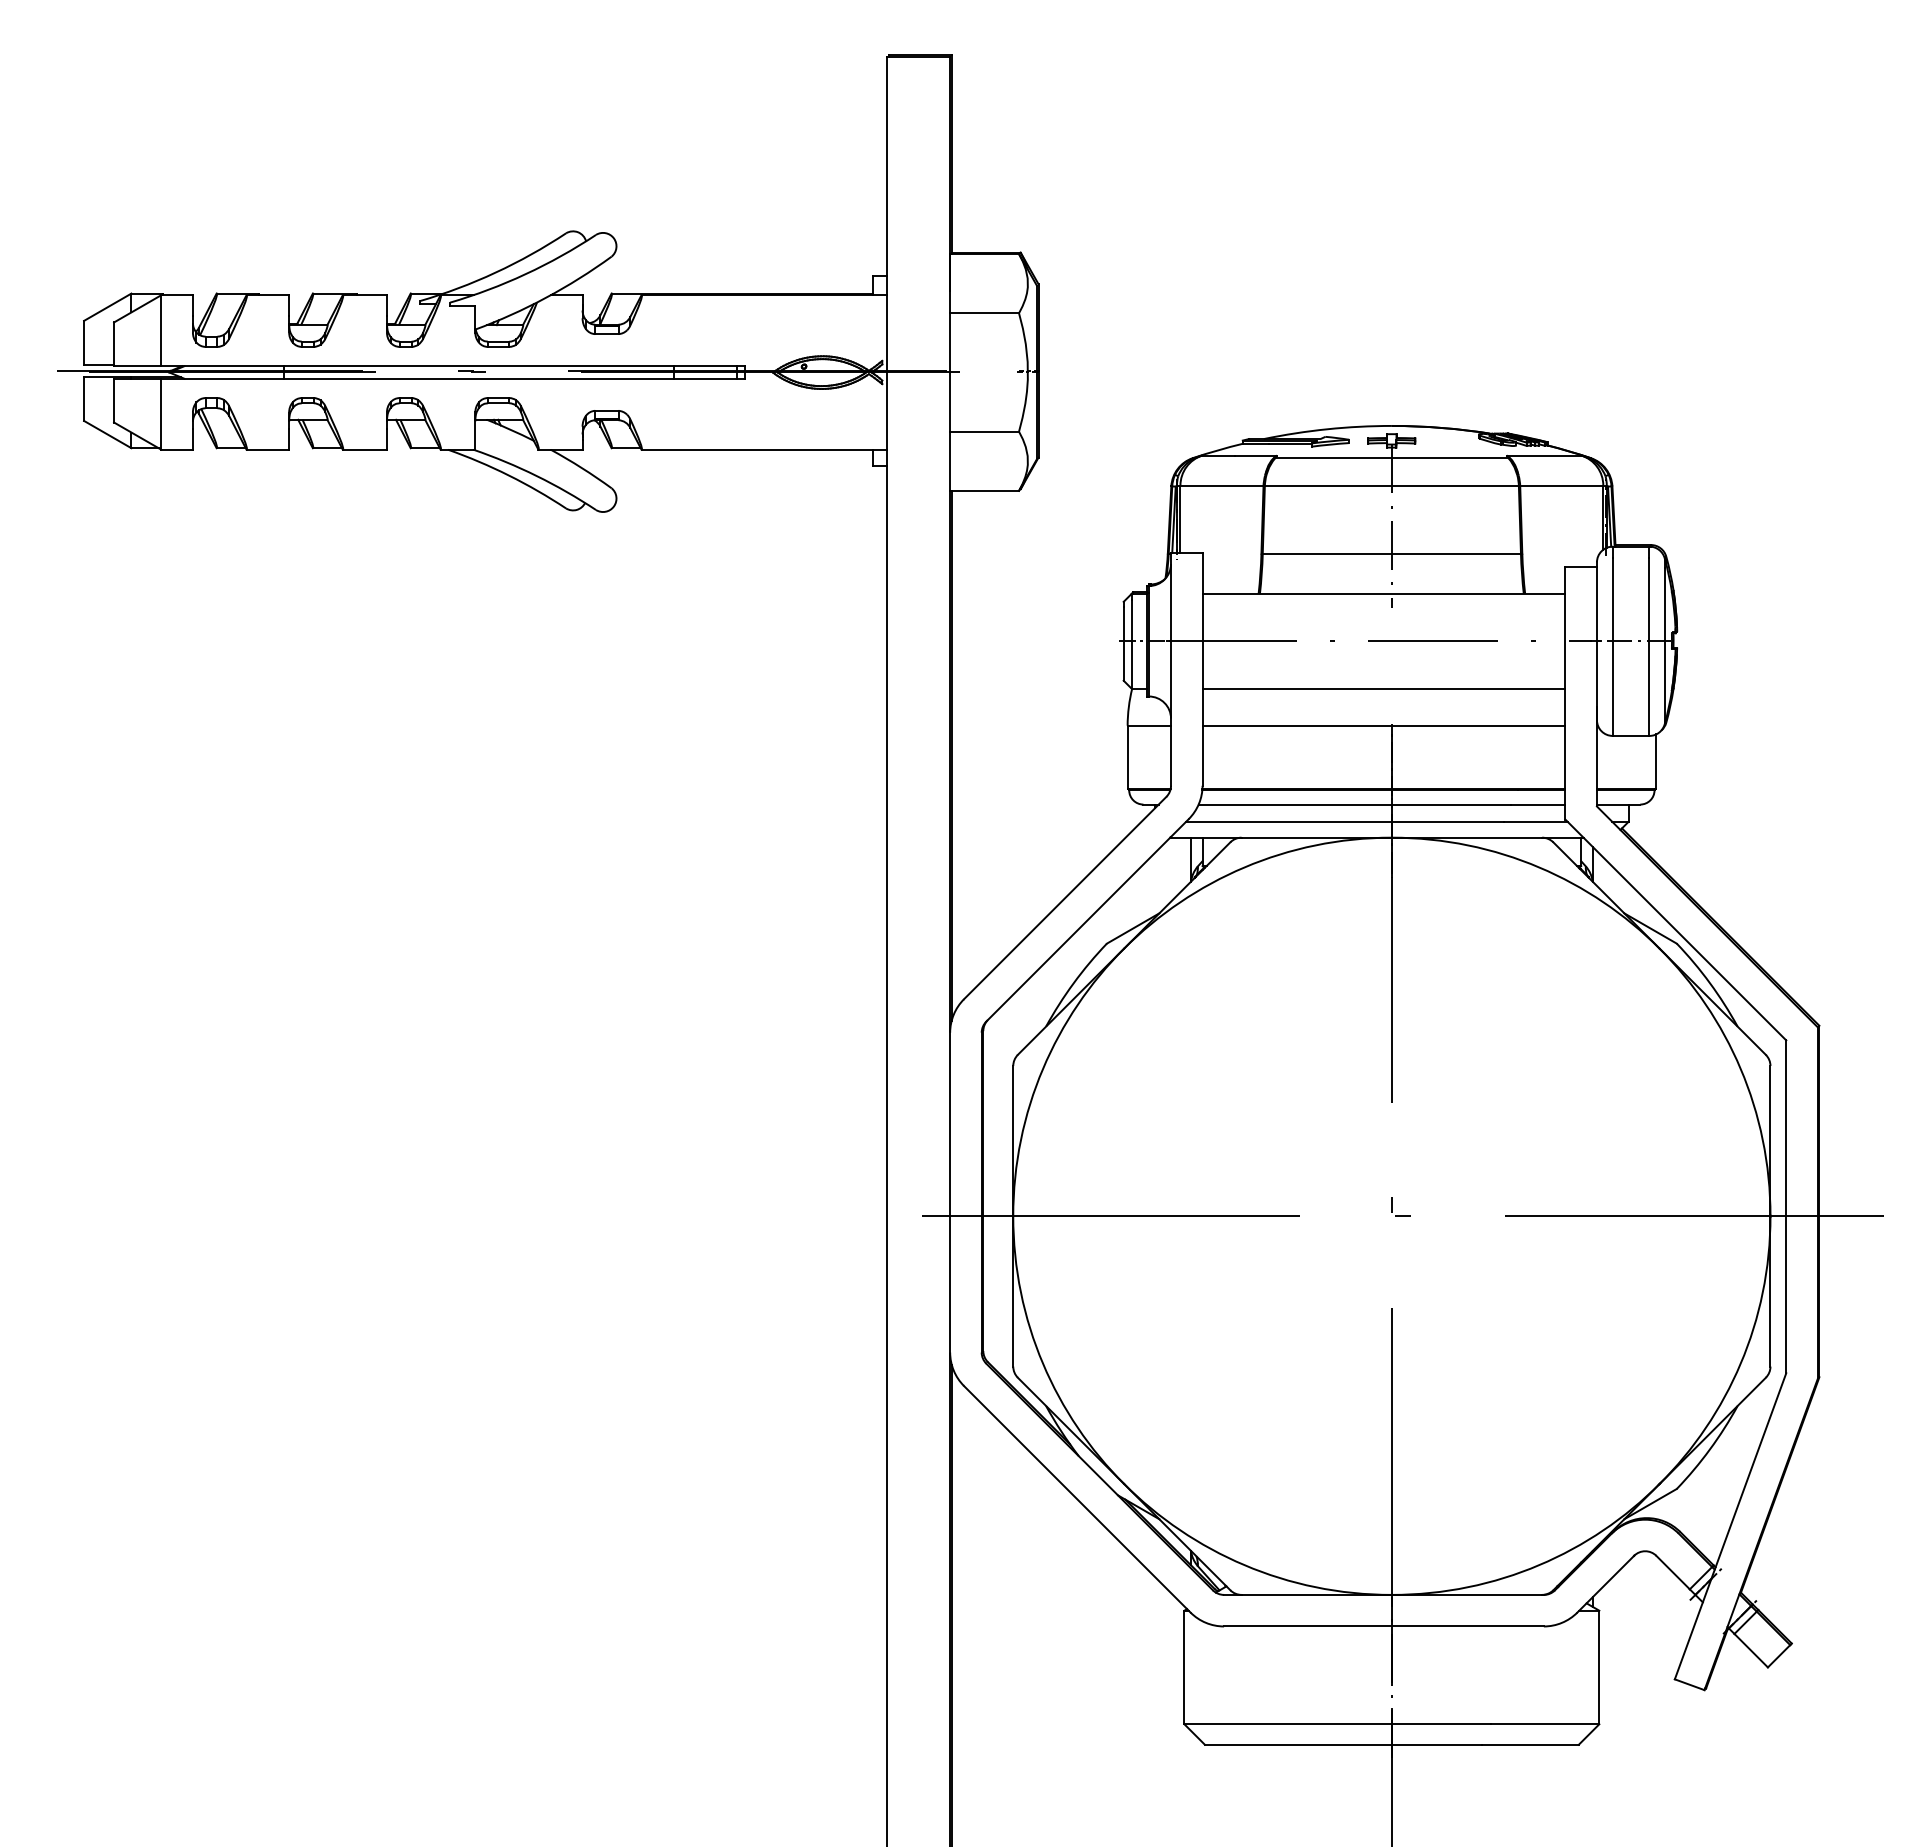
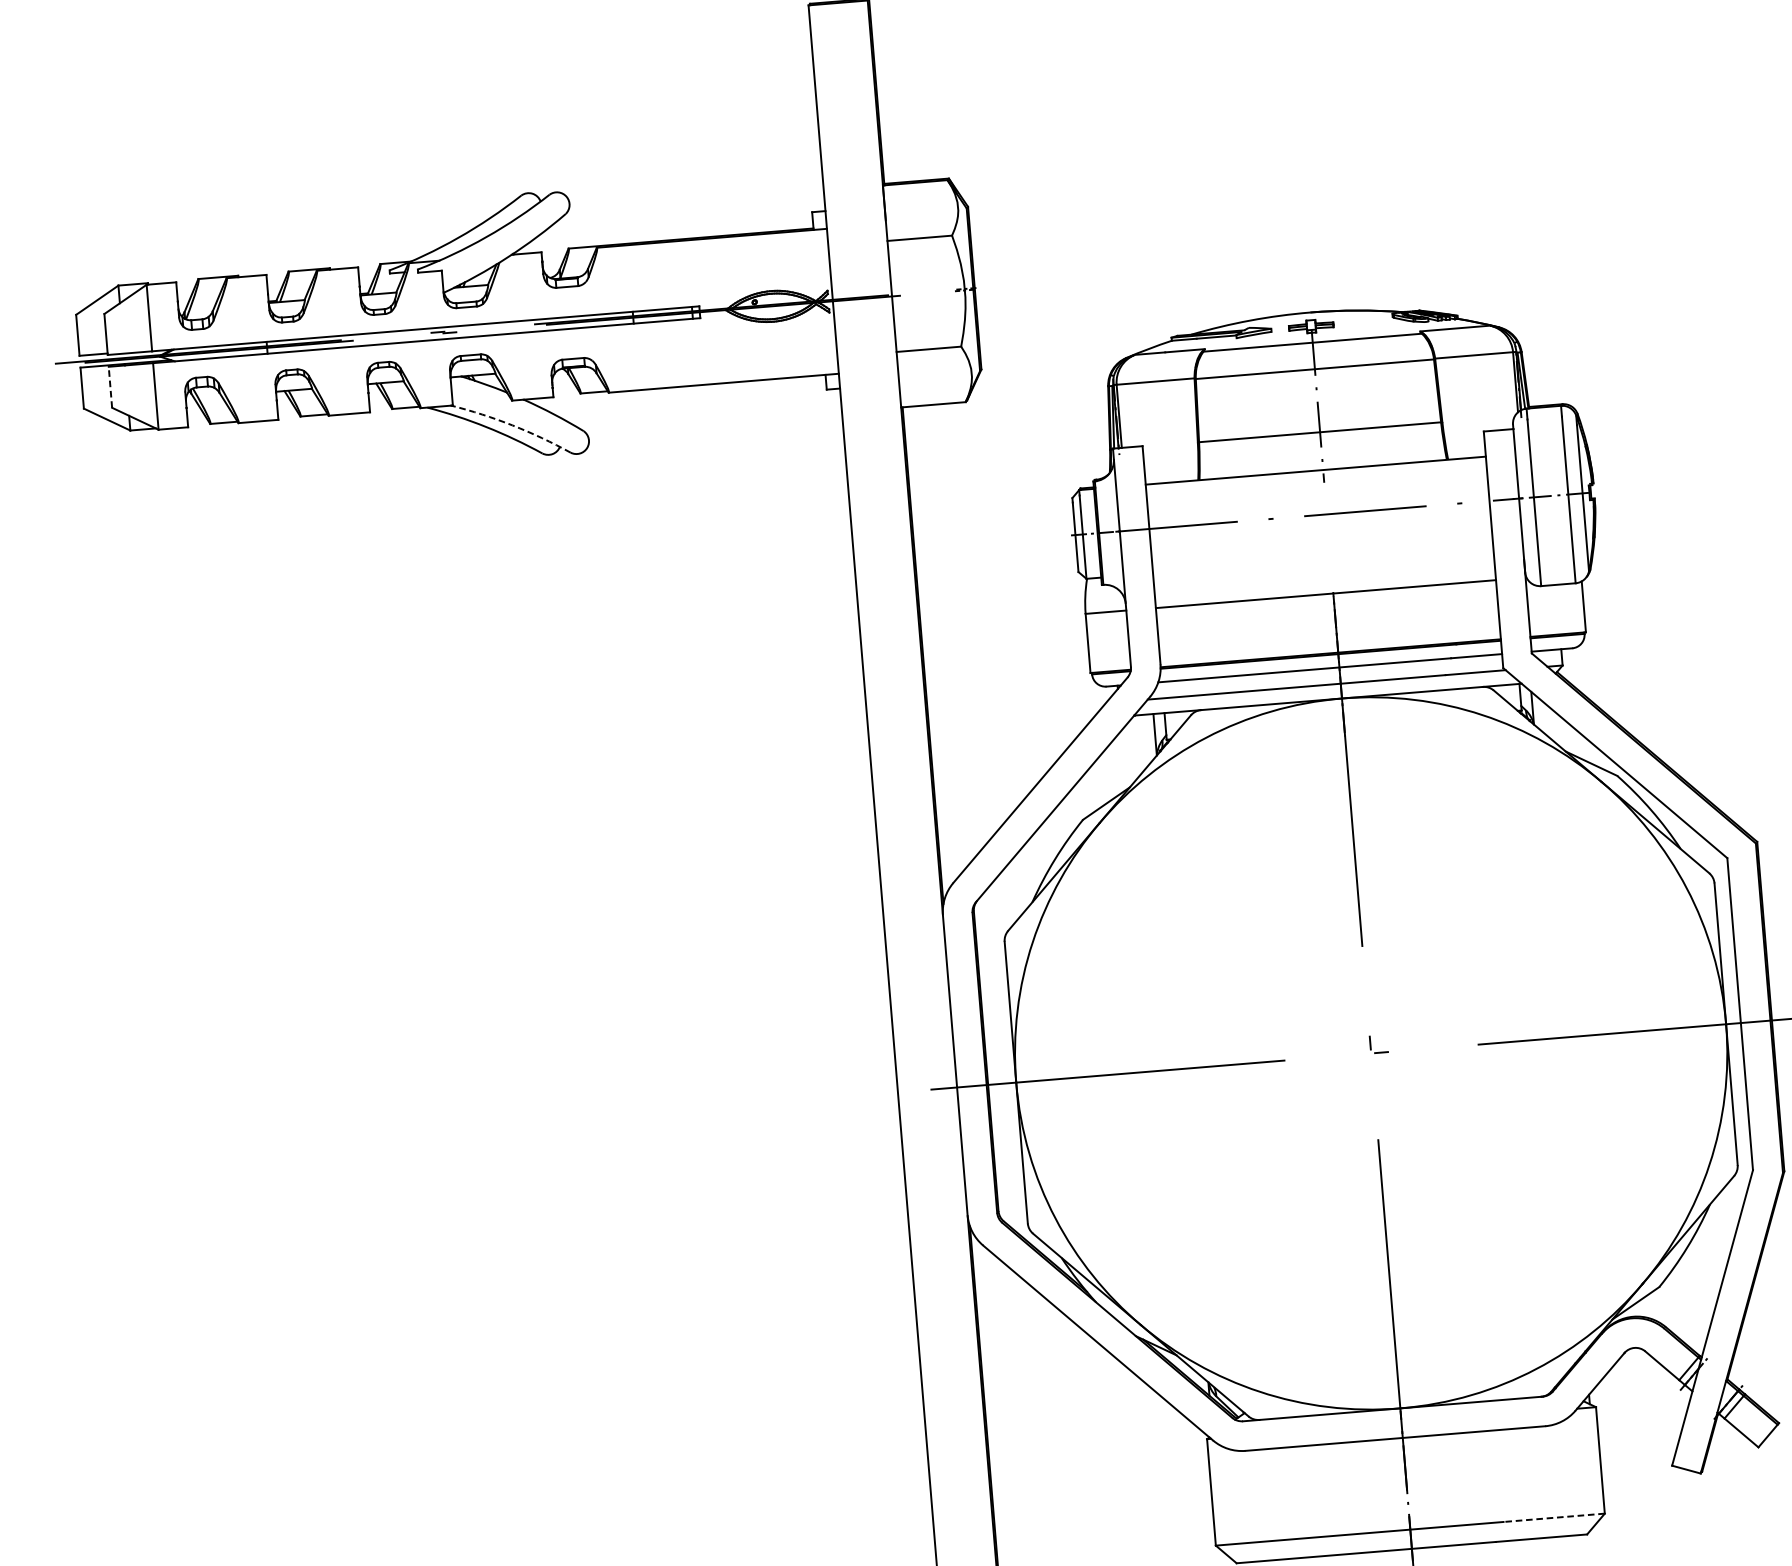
line: (114, 400) -> (110, 387), solid -> dashed
arc: (536, 476) -> (512, 425), solid -> dashed
line: (1383, 688) -> (1322, 559), removed
line: (1545, 1724) -> (1554, 1518), solid -> dashed

